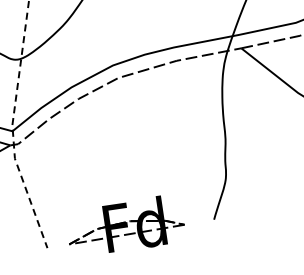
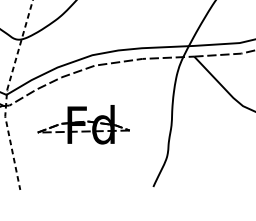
part: (125, 225) -> (83, 124), moved

